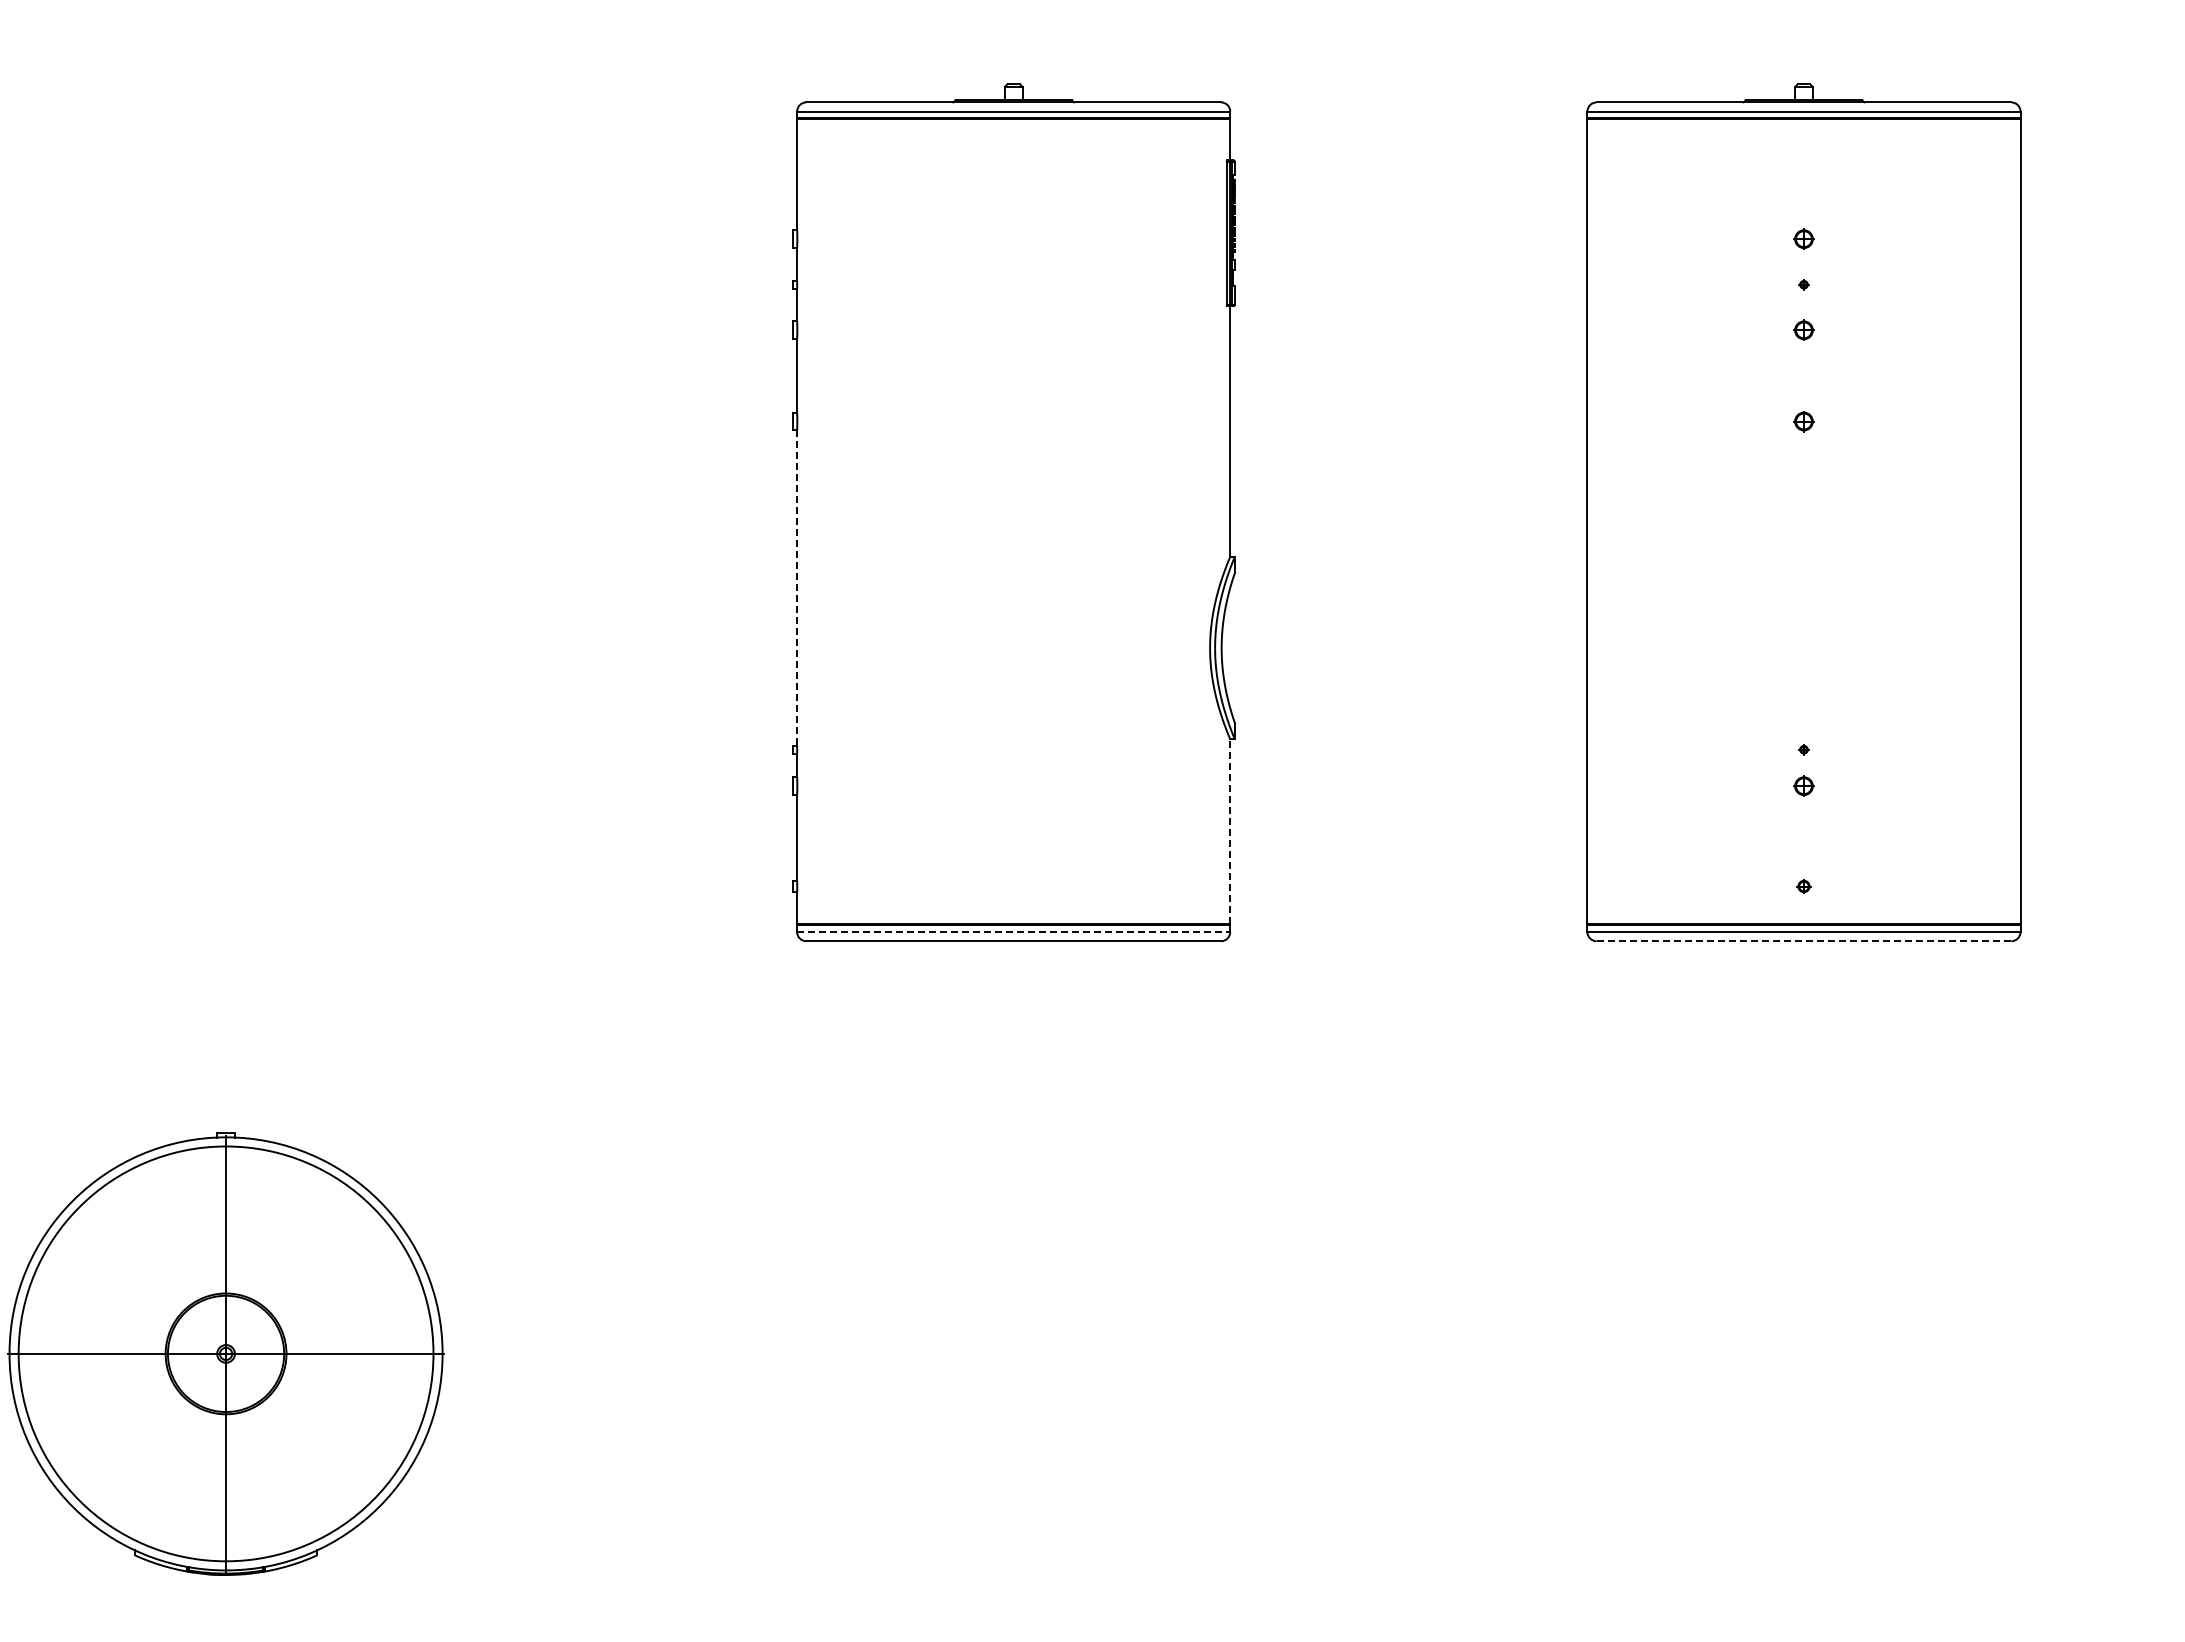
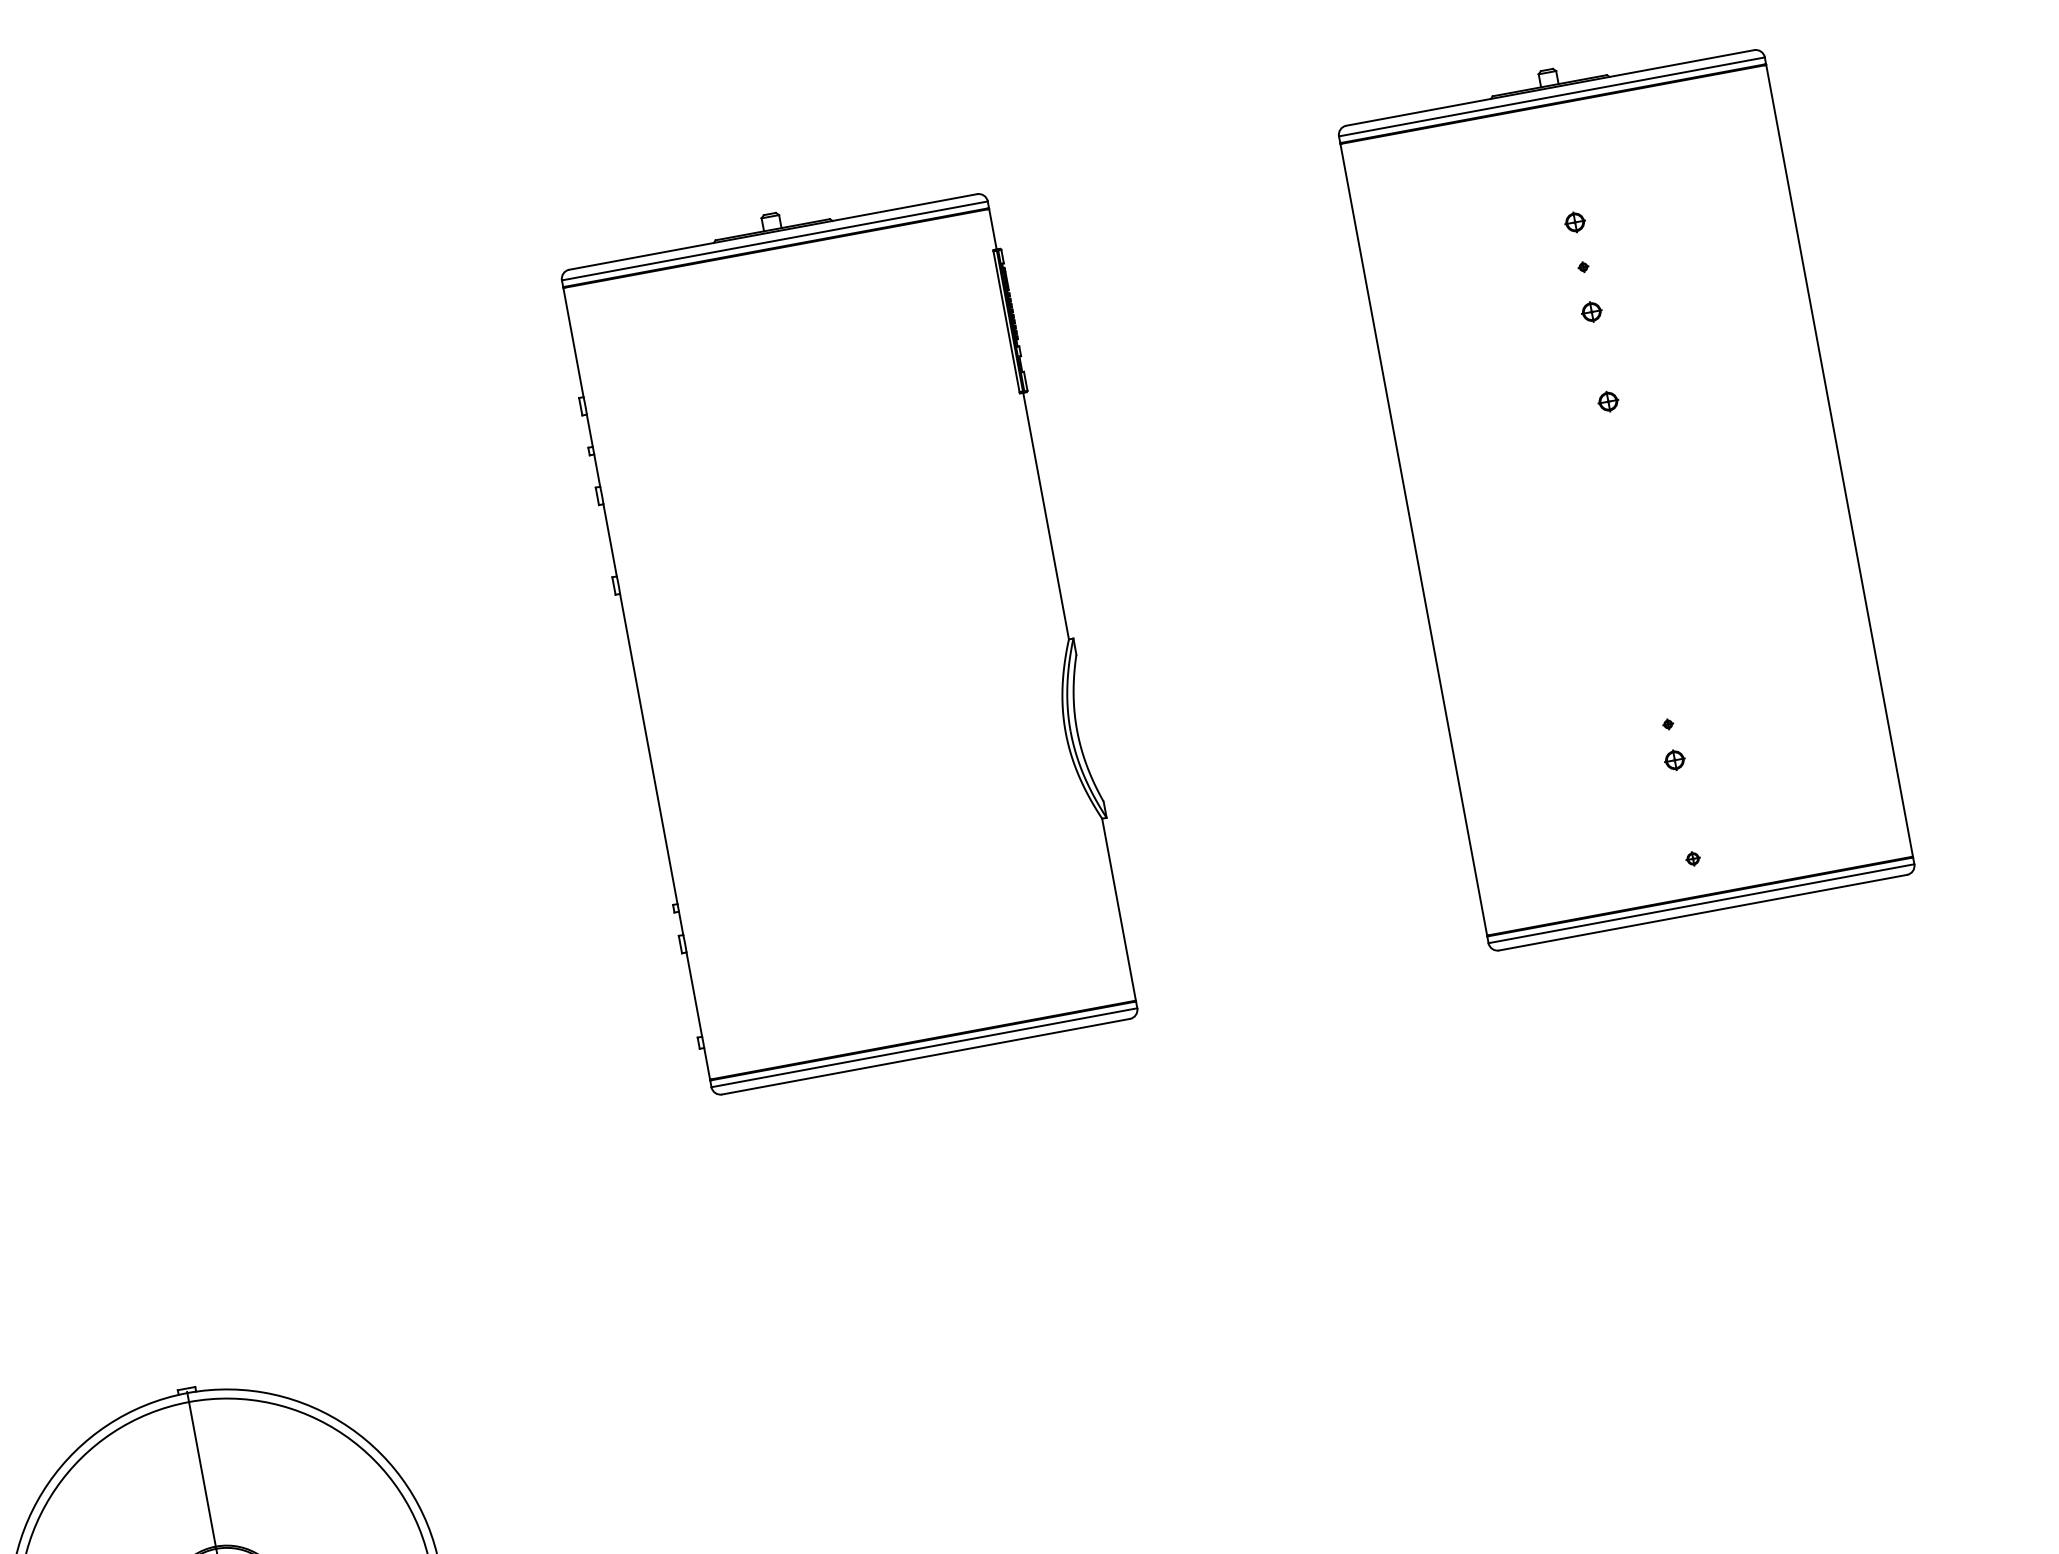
line: (797, 588) -> (649, 749), dashed -> solid
line: (1230, 831) -> (1119, 909), dashed -> solid
line: (1013, 932) -> (924, 1048), dashed -> solid
line: (1804, 941) -> (1703, 912), dashed -> solid

